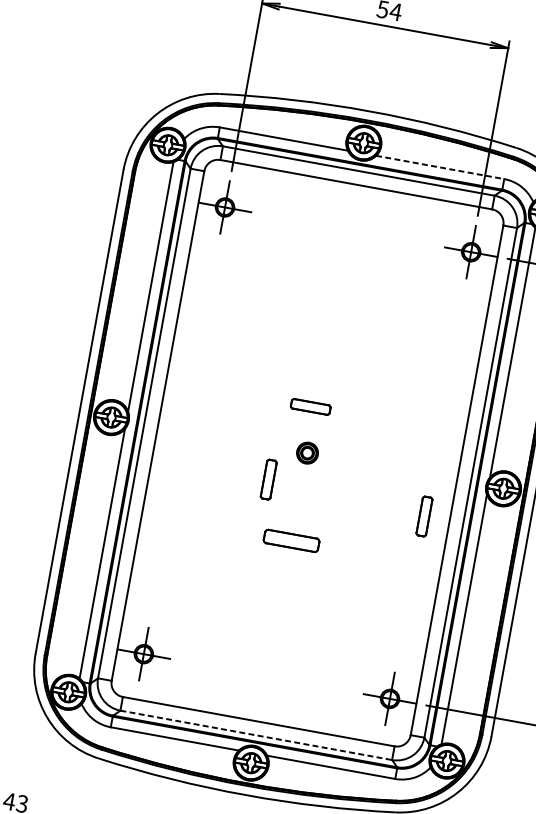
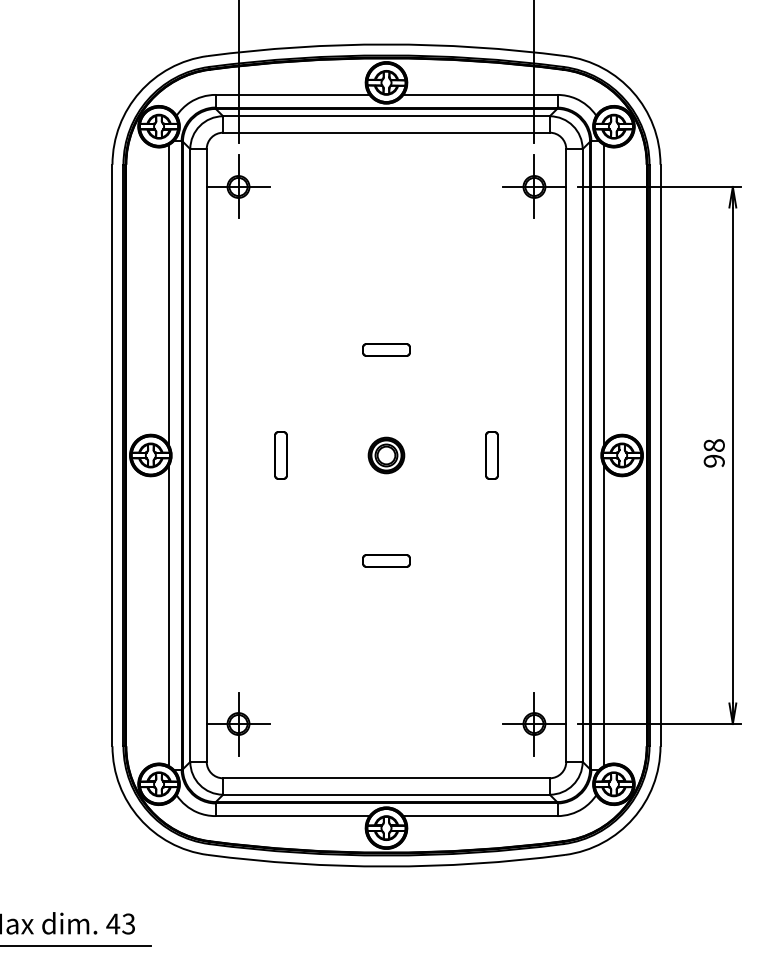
line: (440, 167) -> (480, 94), dashed -> solid
part: (310, 406) -> (386, 349), moved
part: (307, 453) -> (386, 455), size x1.43
part: (268, 479) -> (280, 455), moved
part: (424, 516) -> (491, 455), moved
part: (291, 540) -> (386, 560), size x0.71
line: (256, 735) -> (386, 794), dashed -> solid

